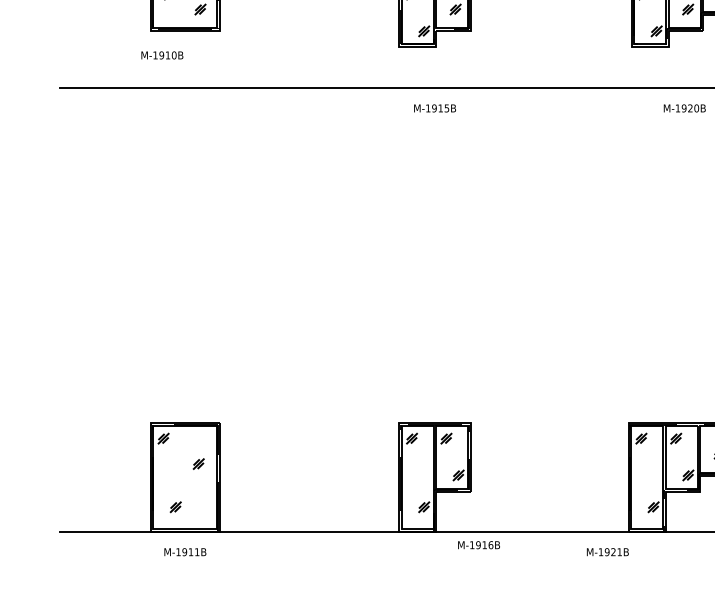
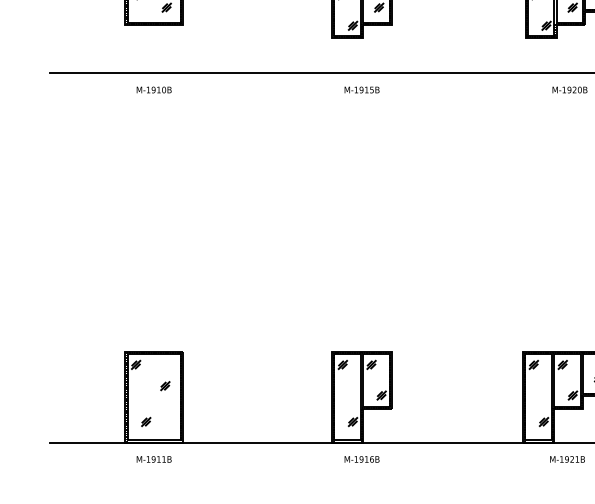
text: (162, 55) -> (154, 90), moved
text: (478, 545) -> (361, 459), moved
text: (607, 552) -> (567, 459), moved

